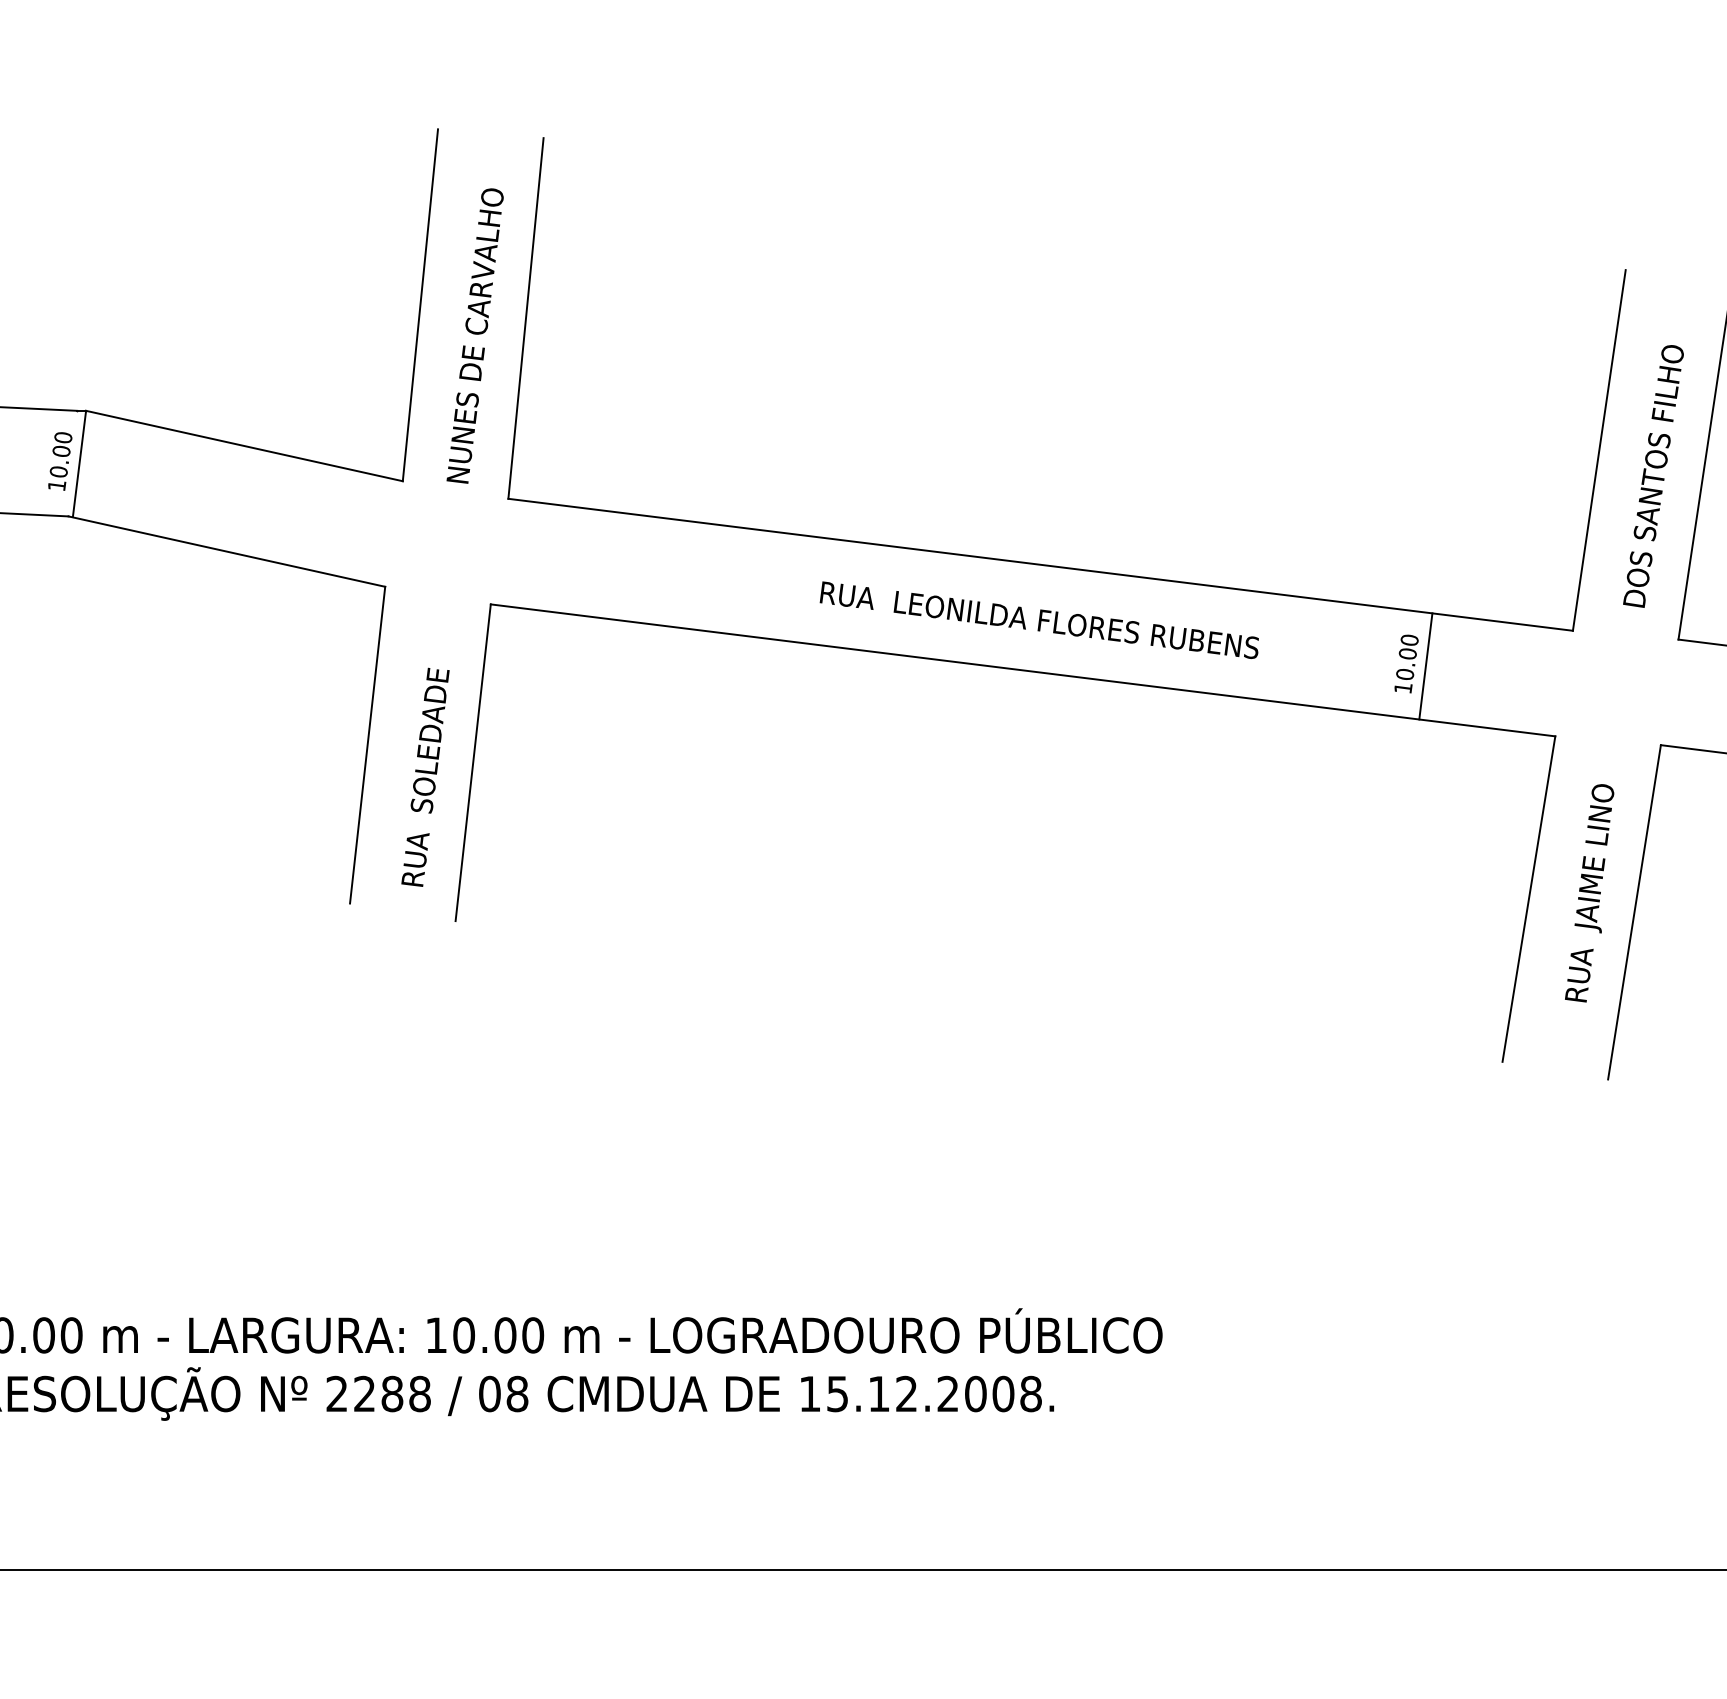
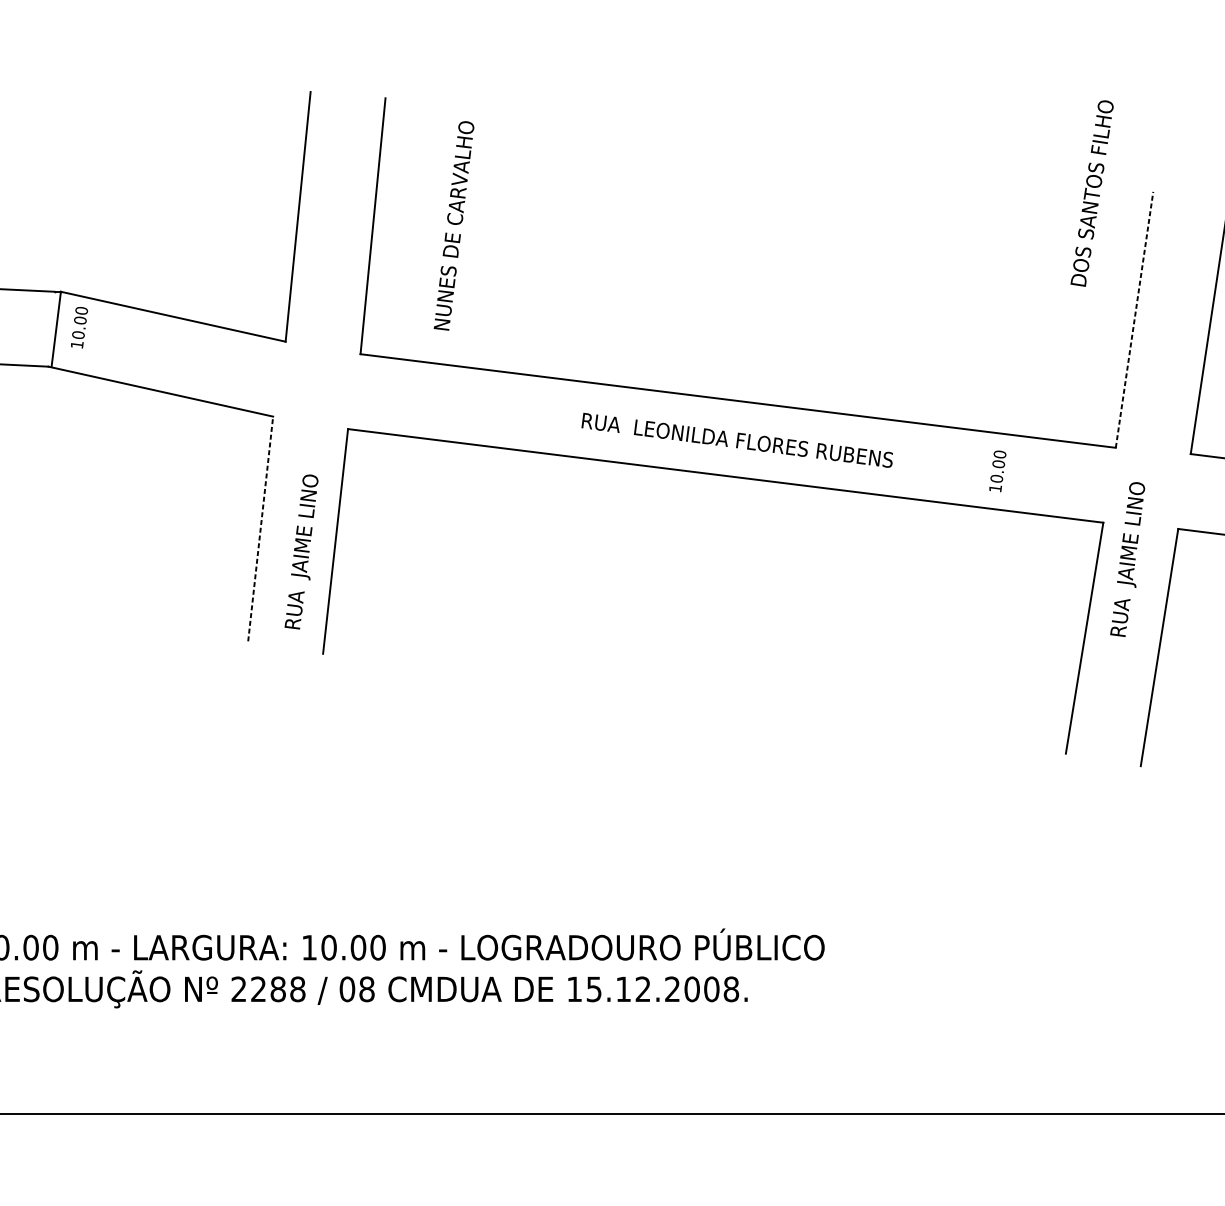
text: (474, 335) -> (453, 225), moved
line: (1599, 449) -> (1134, 319), solid -> dashed
text: (60, 461) -> (79, 327), moved
text: (1653, 476) -> (1092, 193), moved
line: (1425, 666) -> (1011, 473), removed
text: (429, 742) -> (304, 527), RUA  SOLEDADE -> RUA  JAIME LINO
line: (367, 744) -> (260, 528), solid -> dashed
text: (1589, 893) -> (1127, 559), moved

